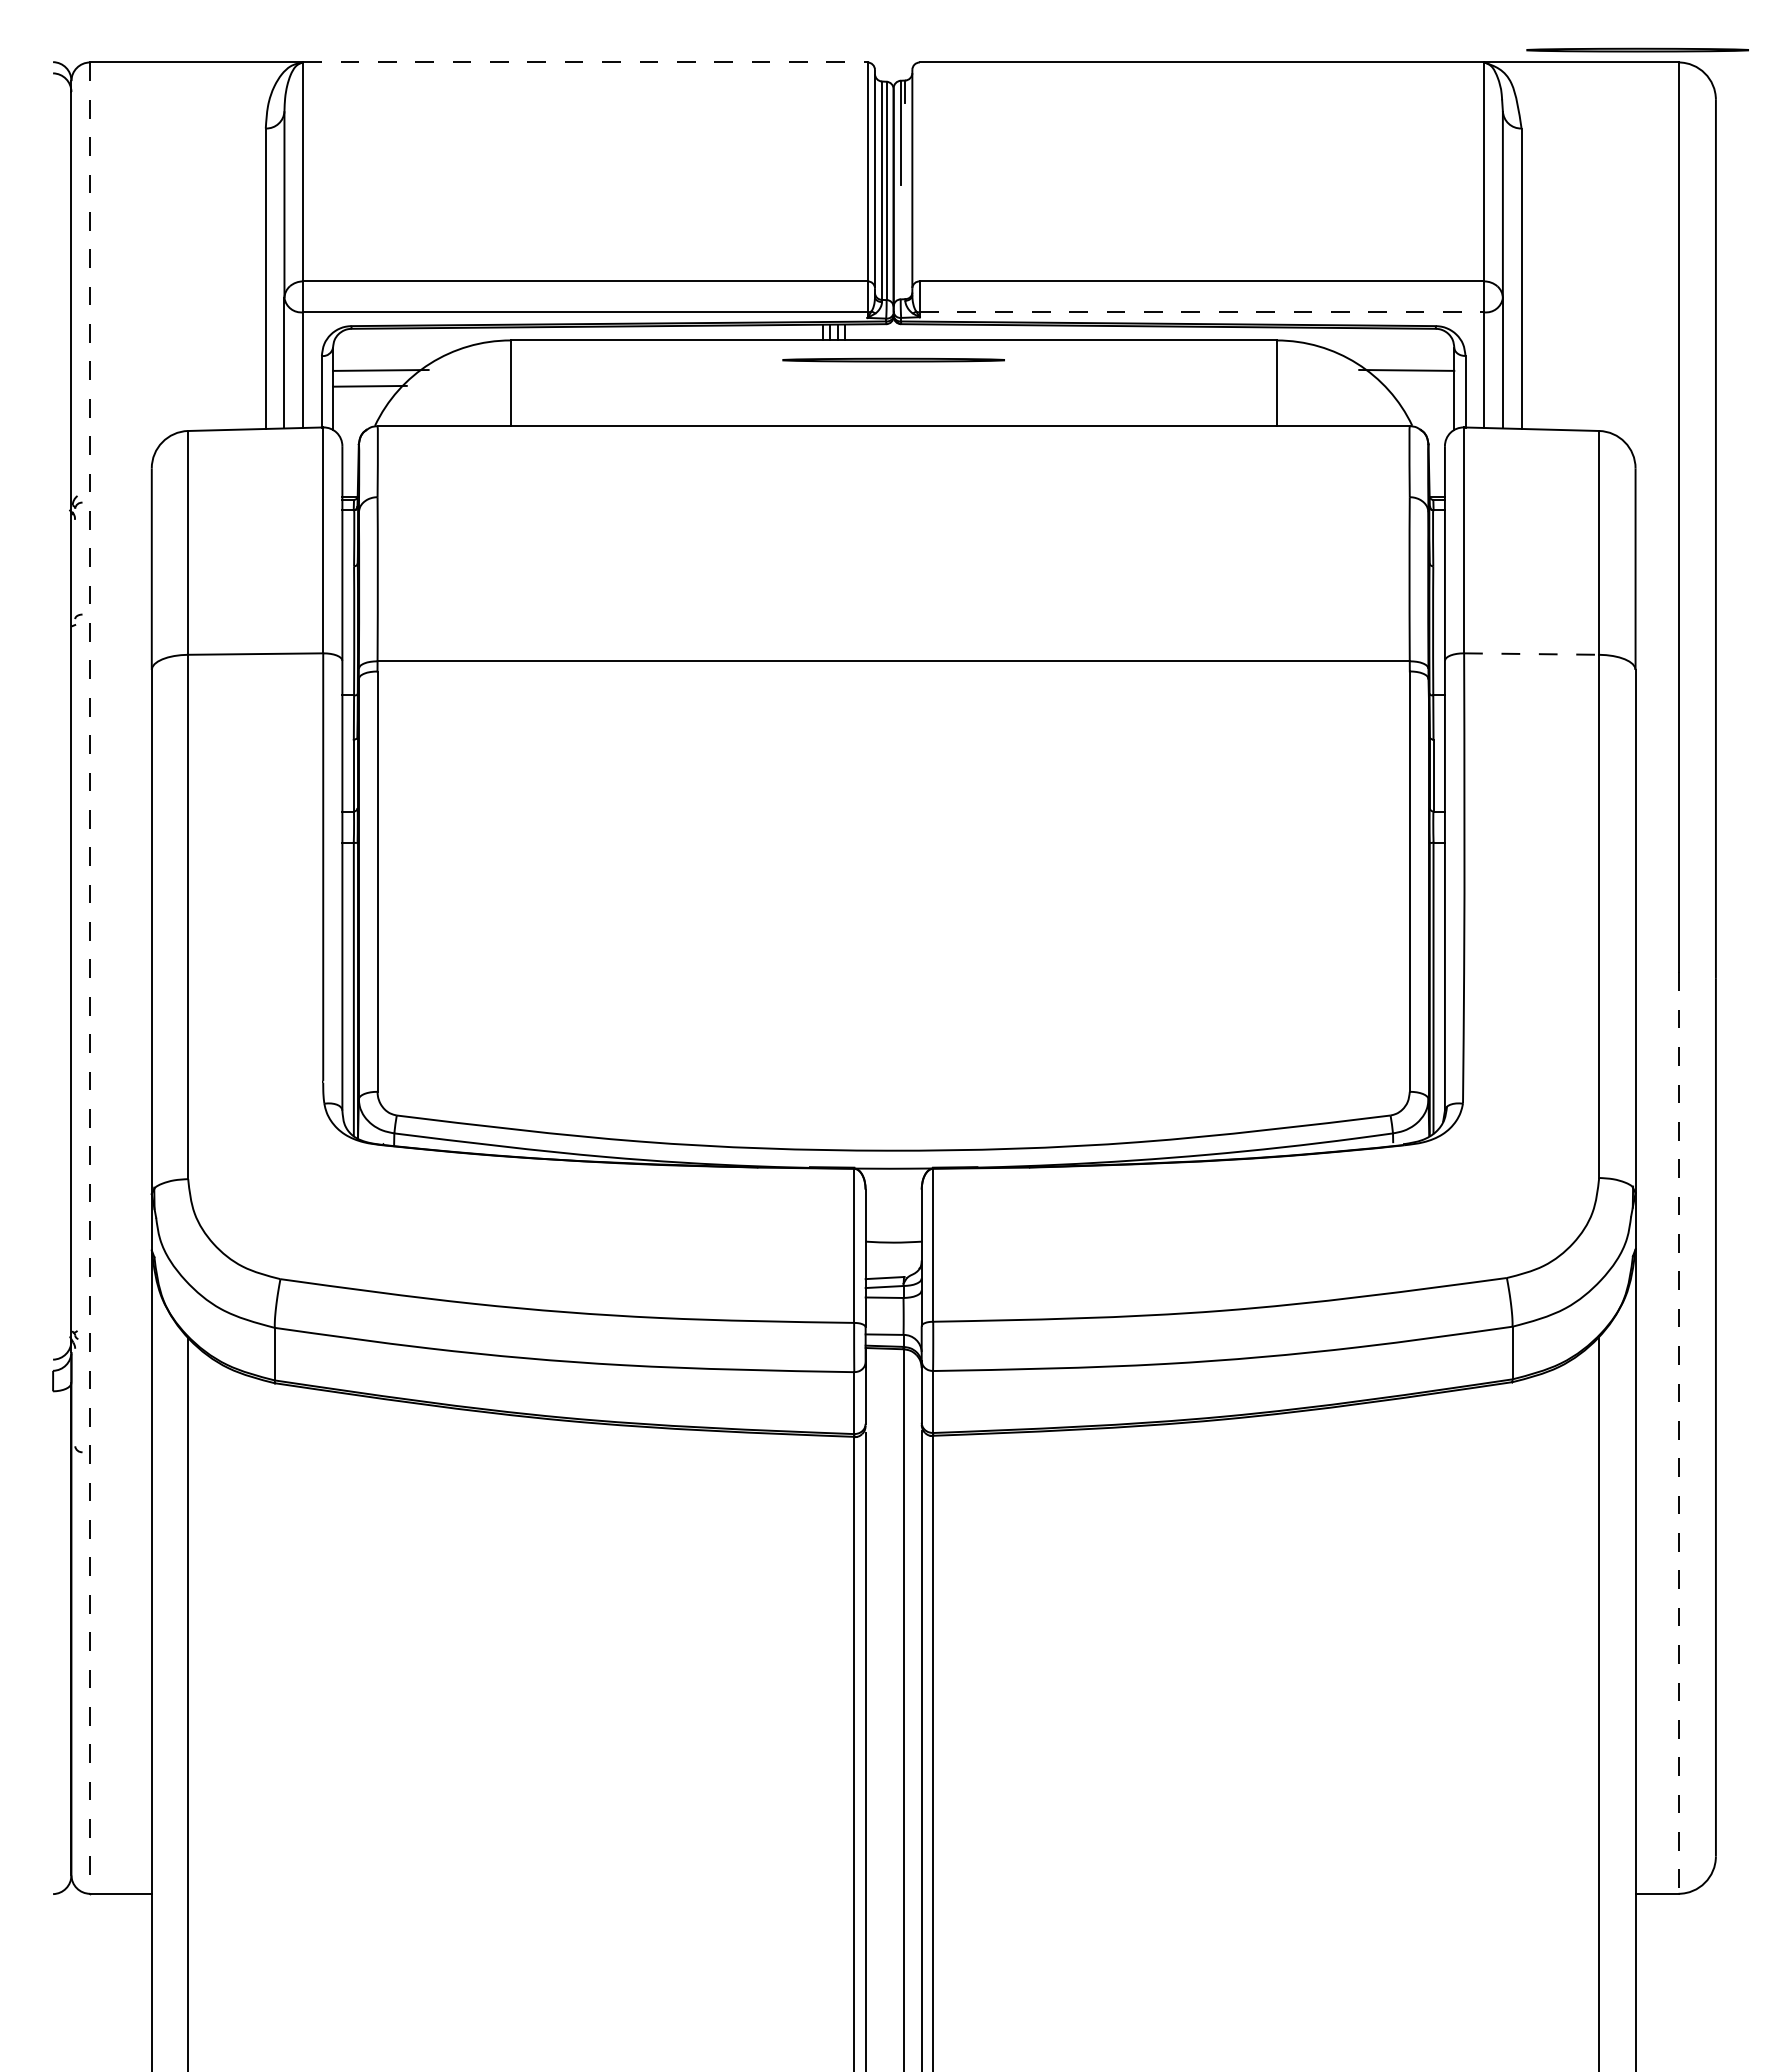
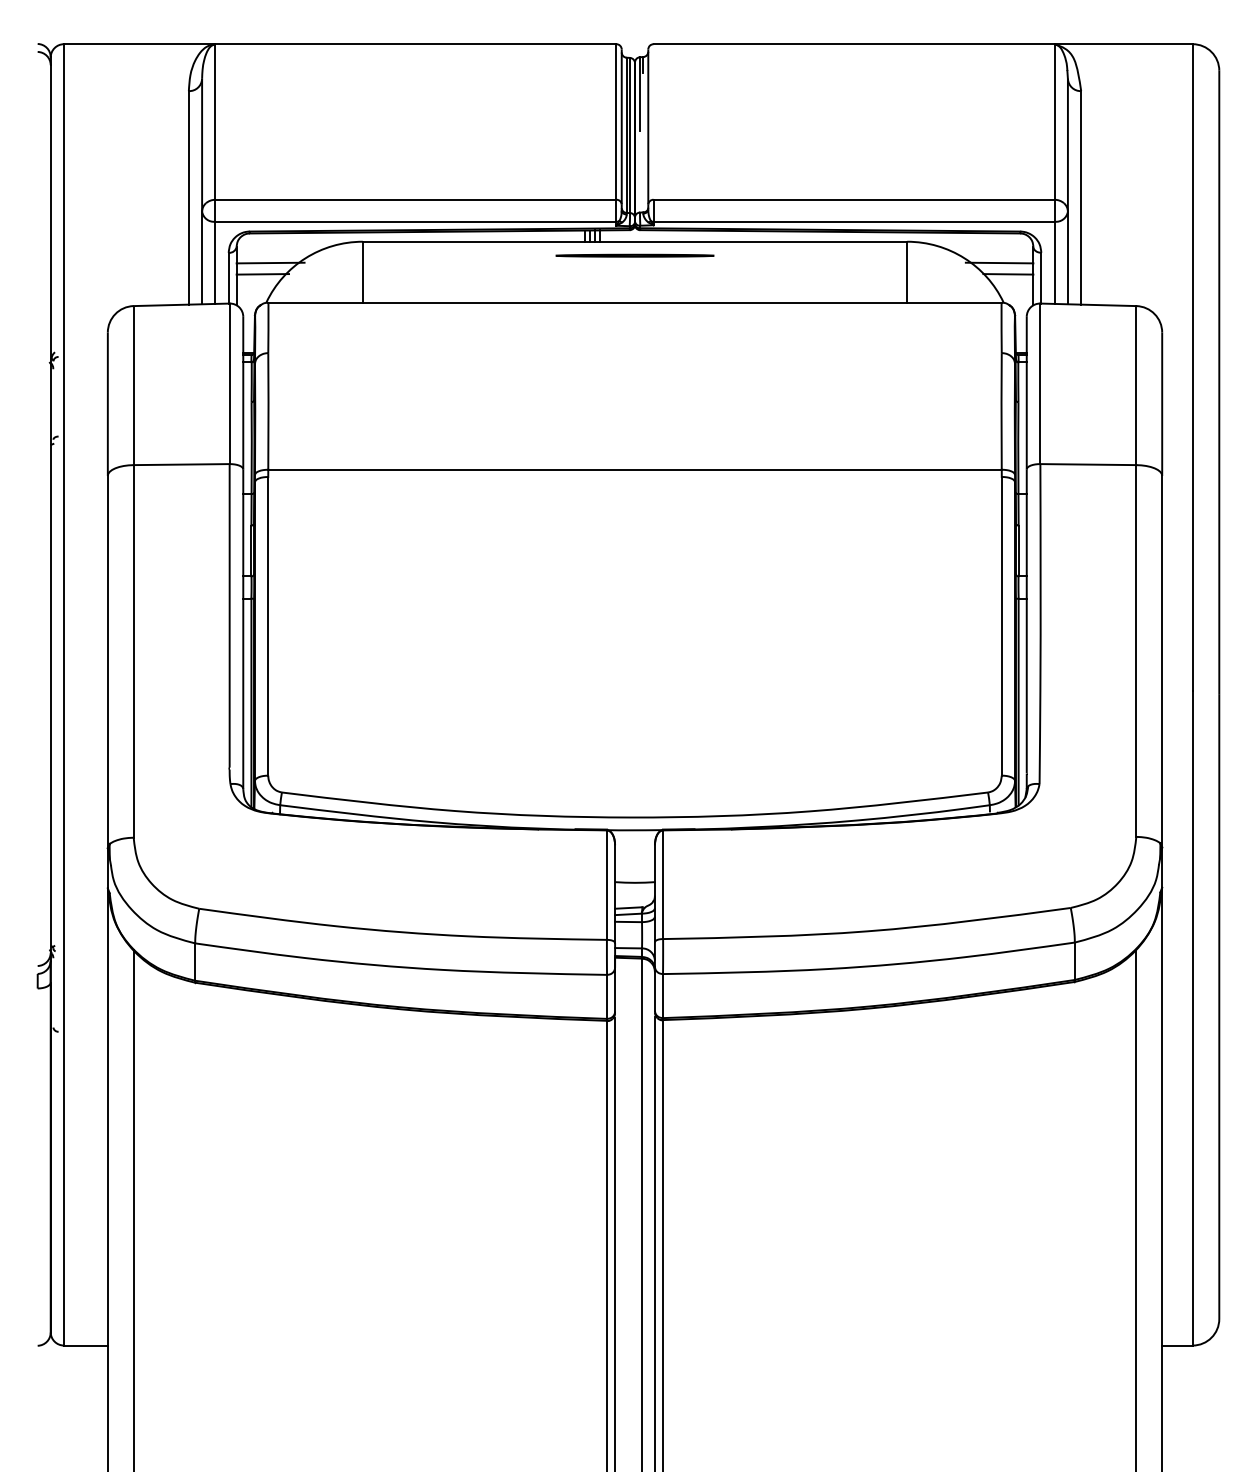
part: (1637, 49) -> (1163, 34), removed
line: (585, 62) -> (416, 44), dashed -> solid
line: (1202, 312) -> (854, 221), dashed -> solid
line: (1418, 385) -> (1007, 273), added
line: (1531, 654) -> (1088, 464), dashed -> solid
line: (90, 978) -> (64, 695), dashed -> solid
line: (1678, 1433) -> (1192, 1018), dashed -> solid

